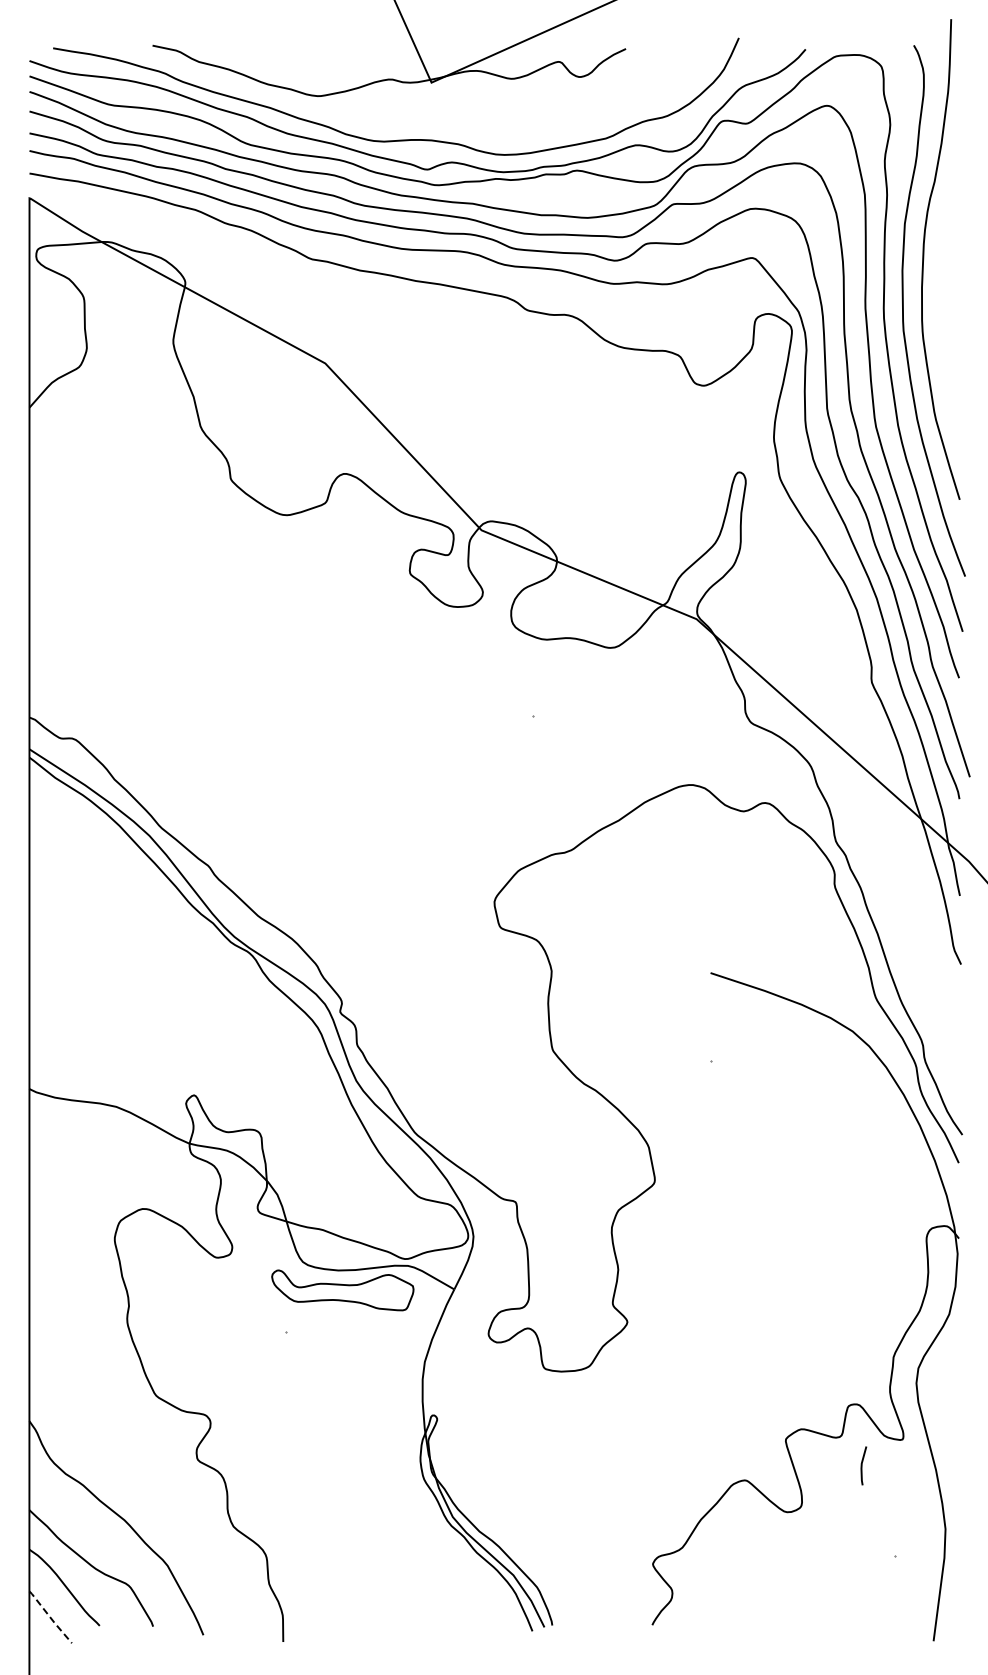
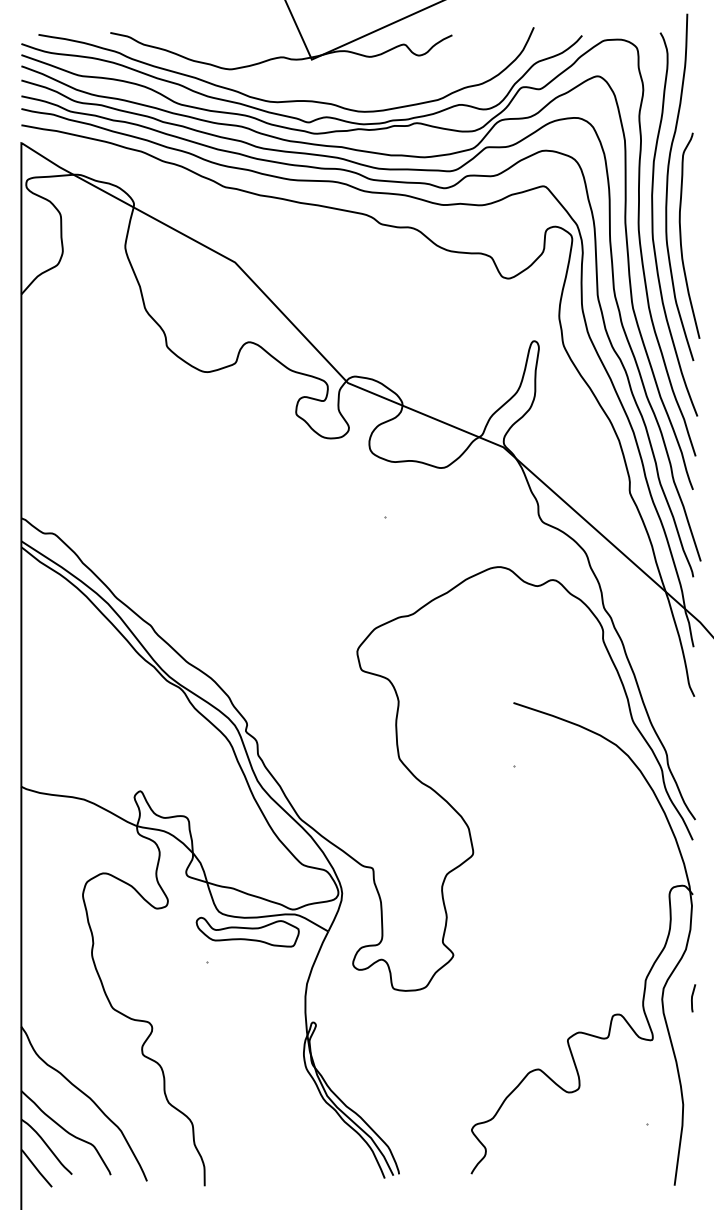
curve: (942, 326) -> (681, 235), added
line: (862, 1465) -> (692, 998), moved
line: (50, 1618) -> (36, 1169), dashed -> solid

